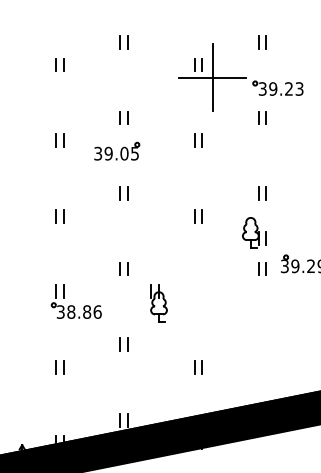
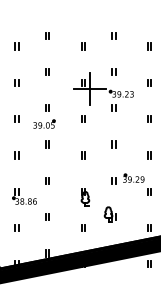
part: (252, 232) -> (109, 214), moved
part: (159, 303) -> (85, 197), moved

